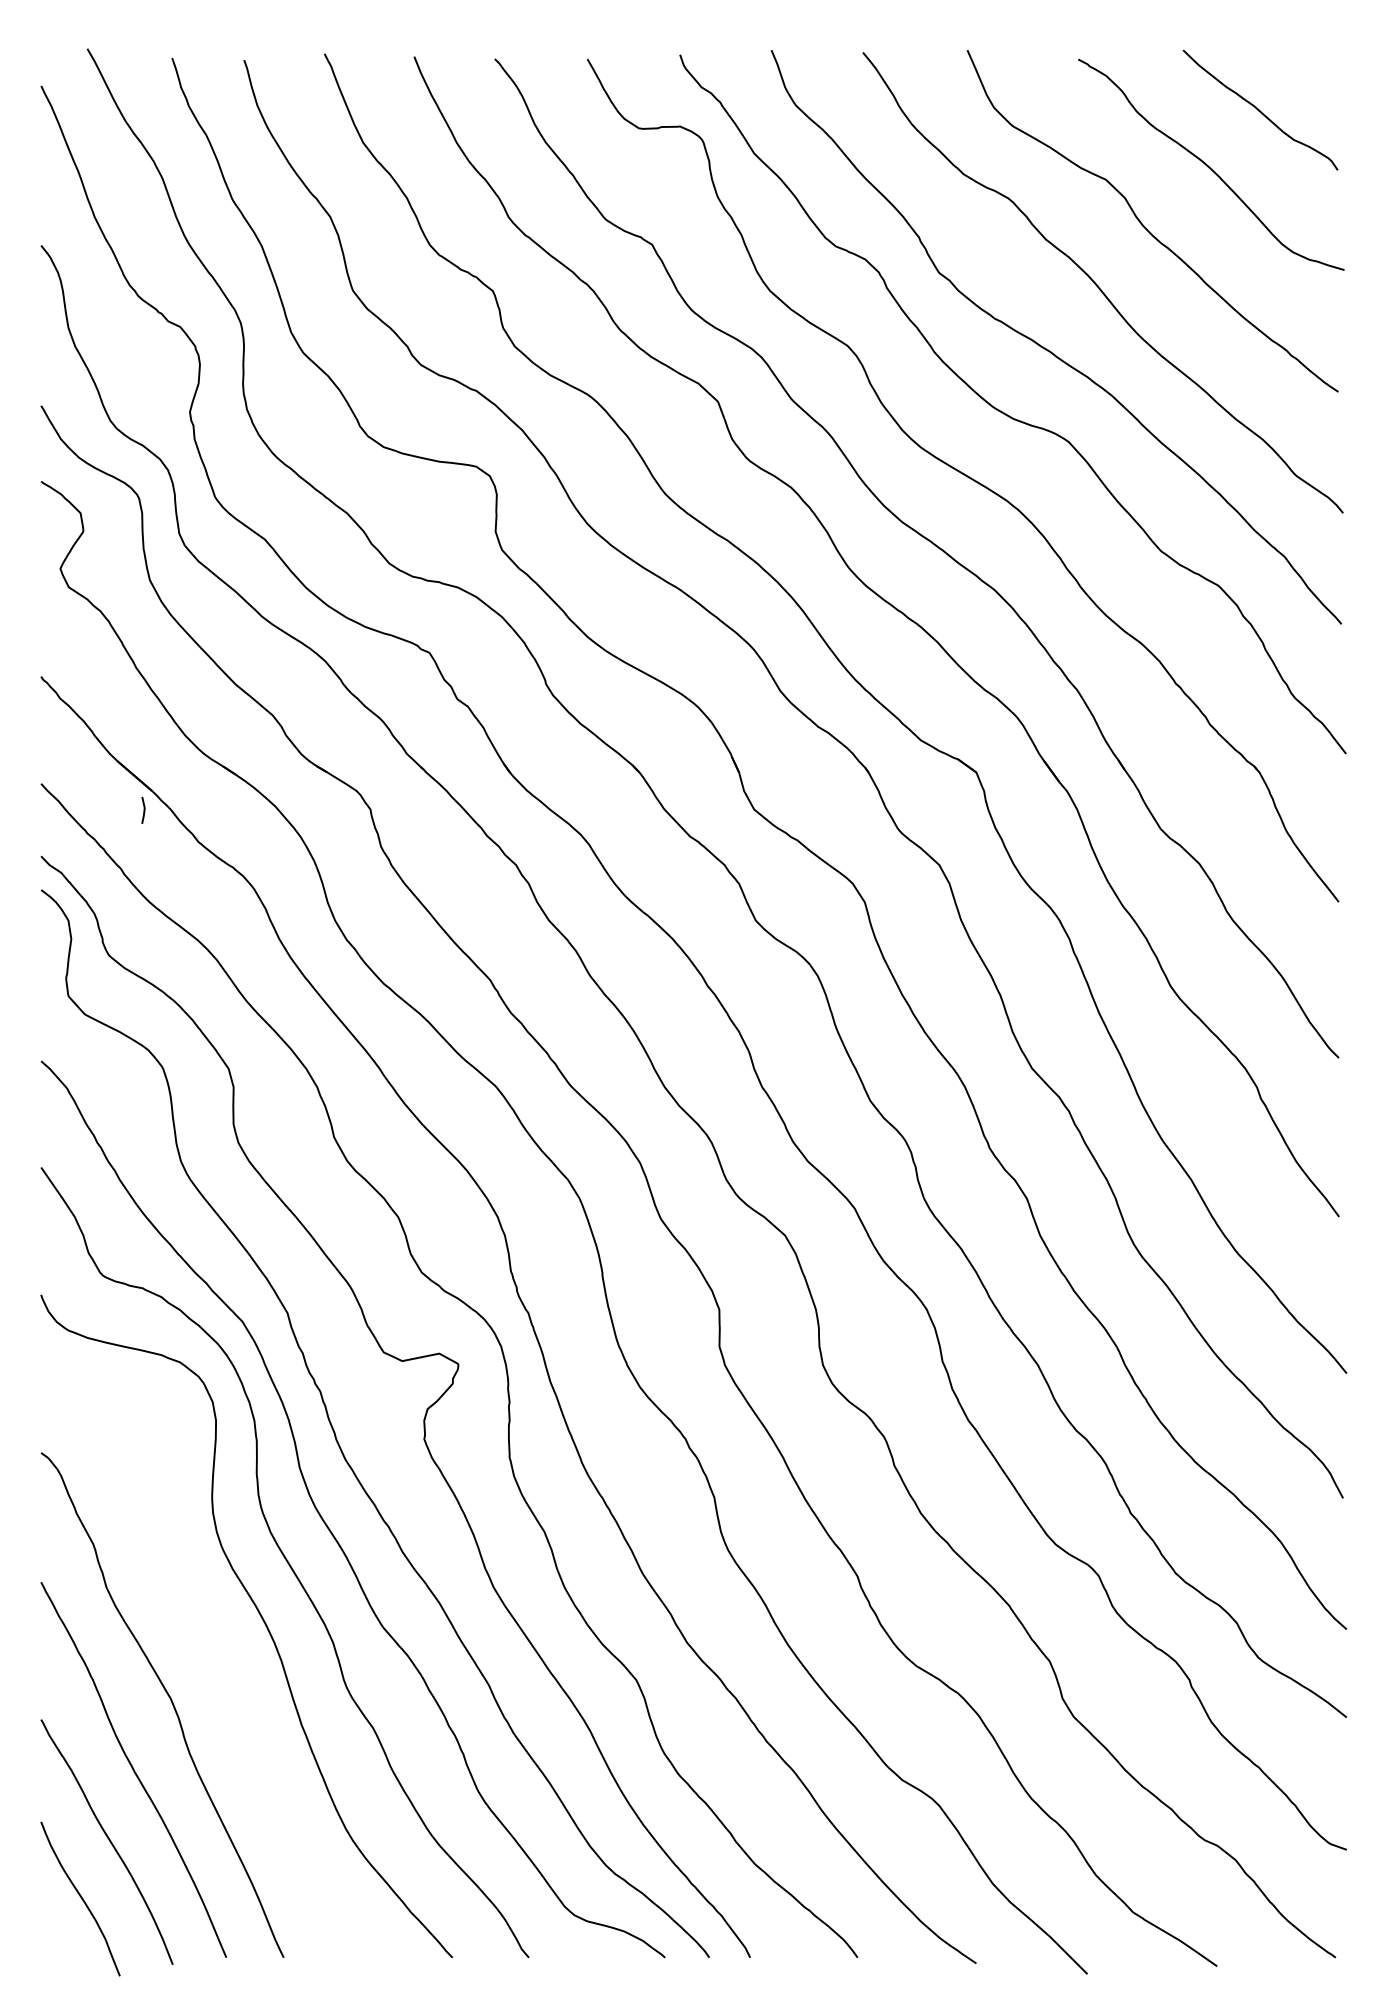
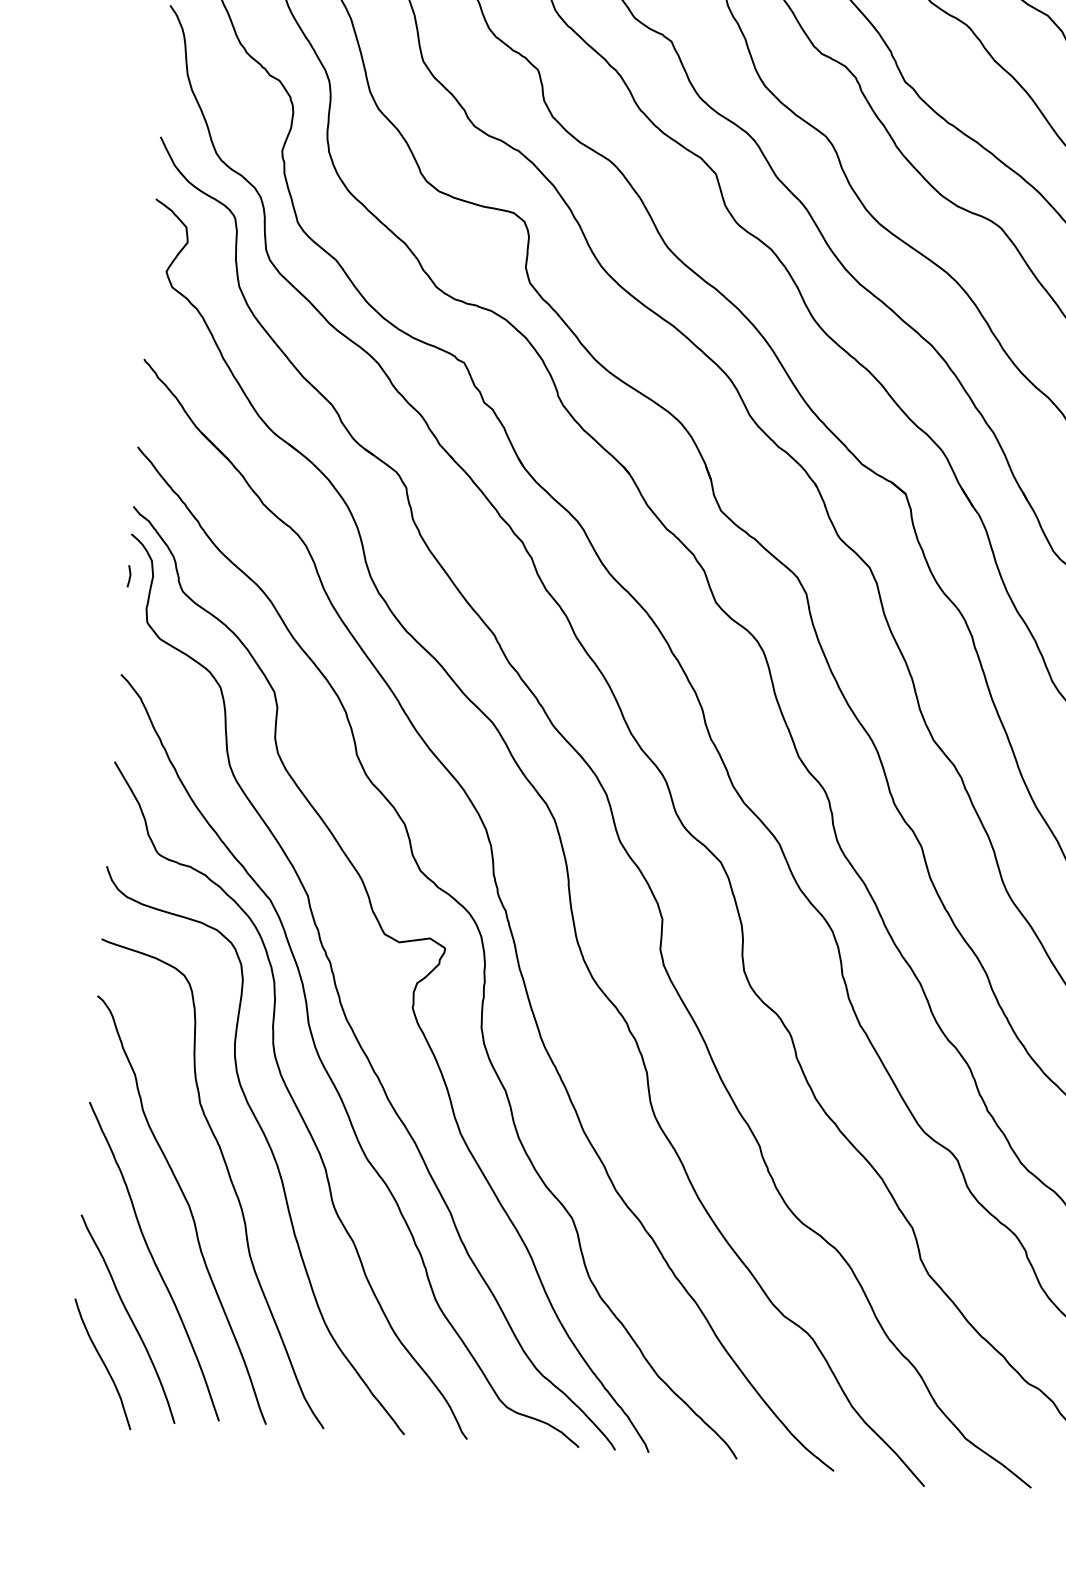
line: (143, 809) -> (129, 575), moved
curve: (217, 1662) -> (229, 1178), added

